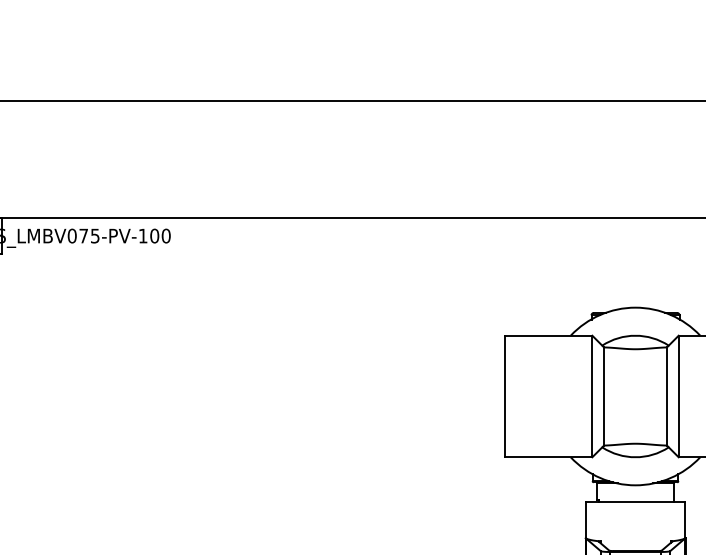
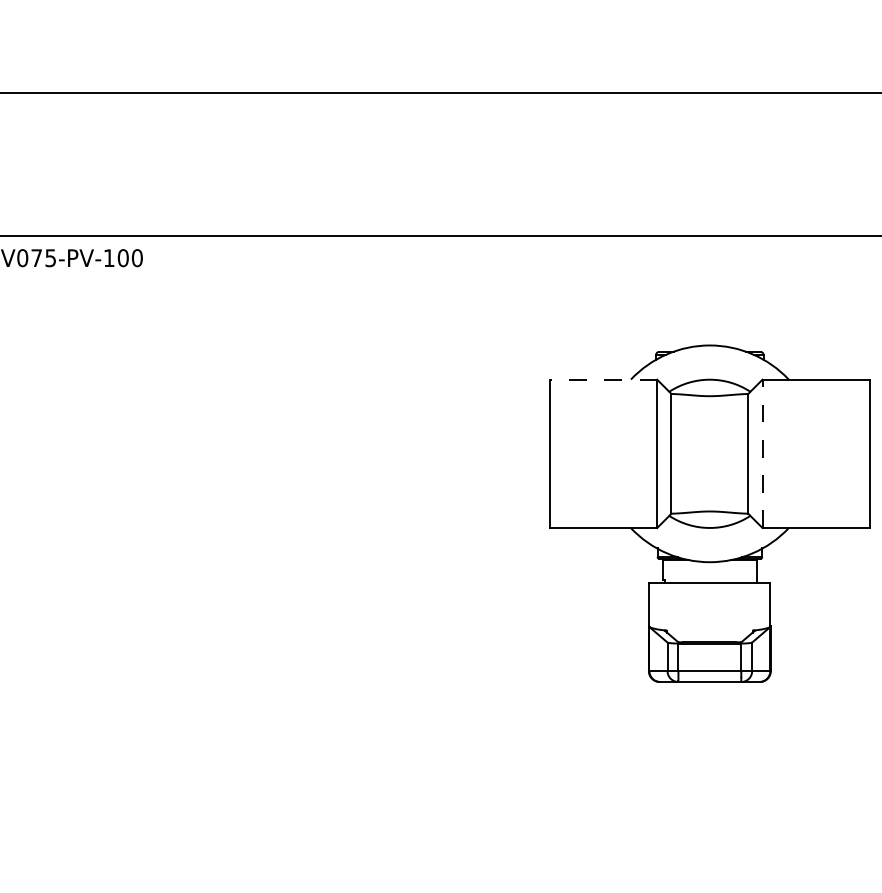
line: (548, 335) -> (603, 379), solid -> dashed
line: (678, 396) -> (762, 453), solid -> dashed

